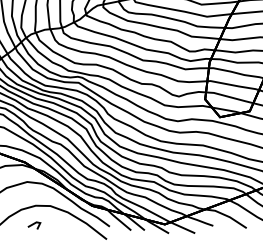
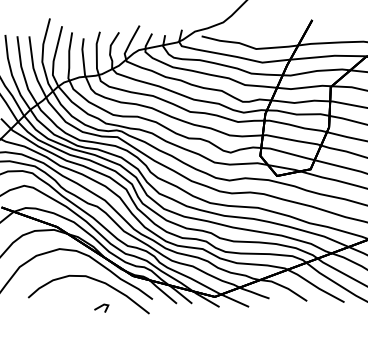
line: (34, 224) -> (101, 307), moved

